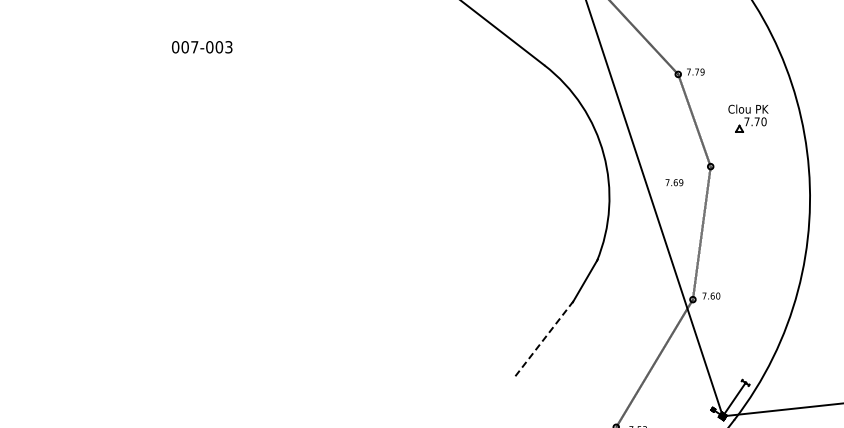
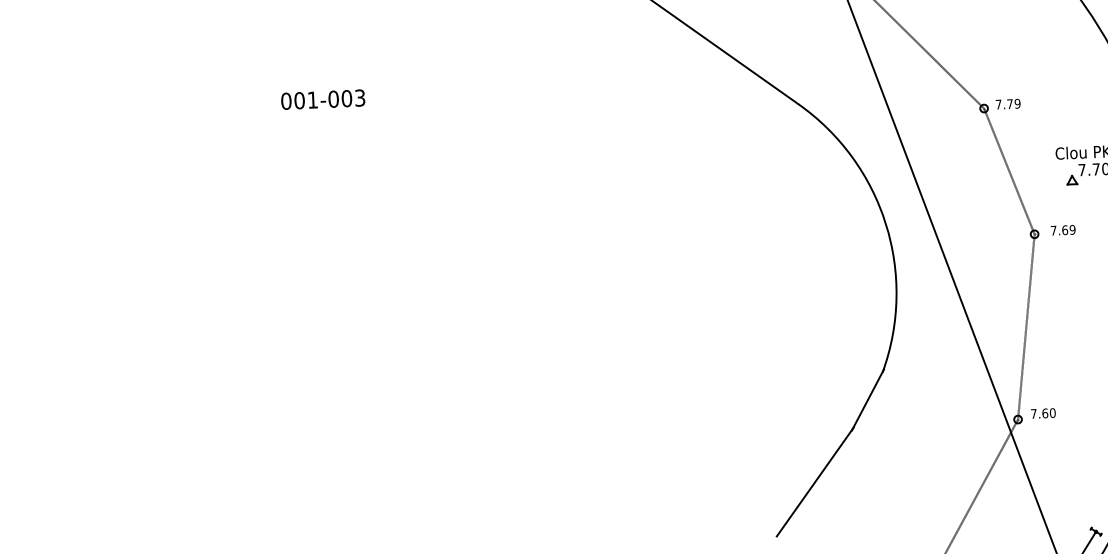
text: (194, 47) -> (312, 100), 007-003 -> 001-003
text: (674, 182) -> (1063, 230), moved
line: (545, 337) -> (816, 480), dashed -> solid

